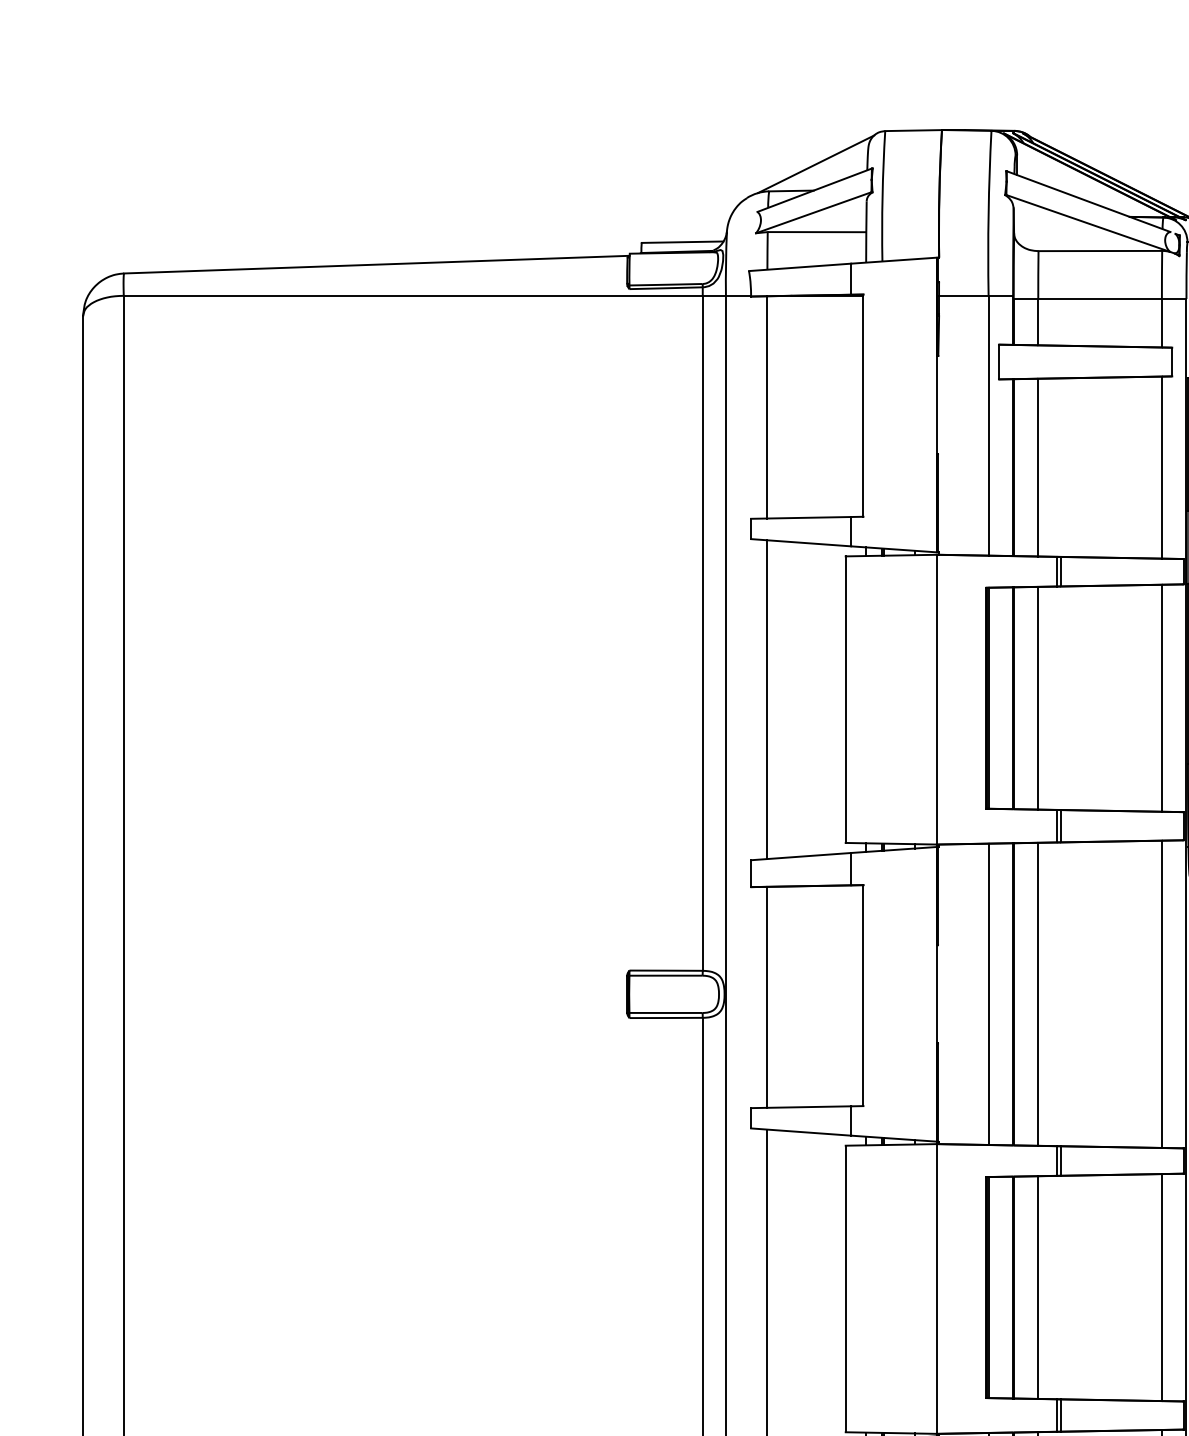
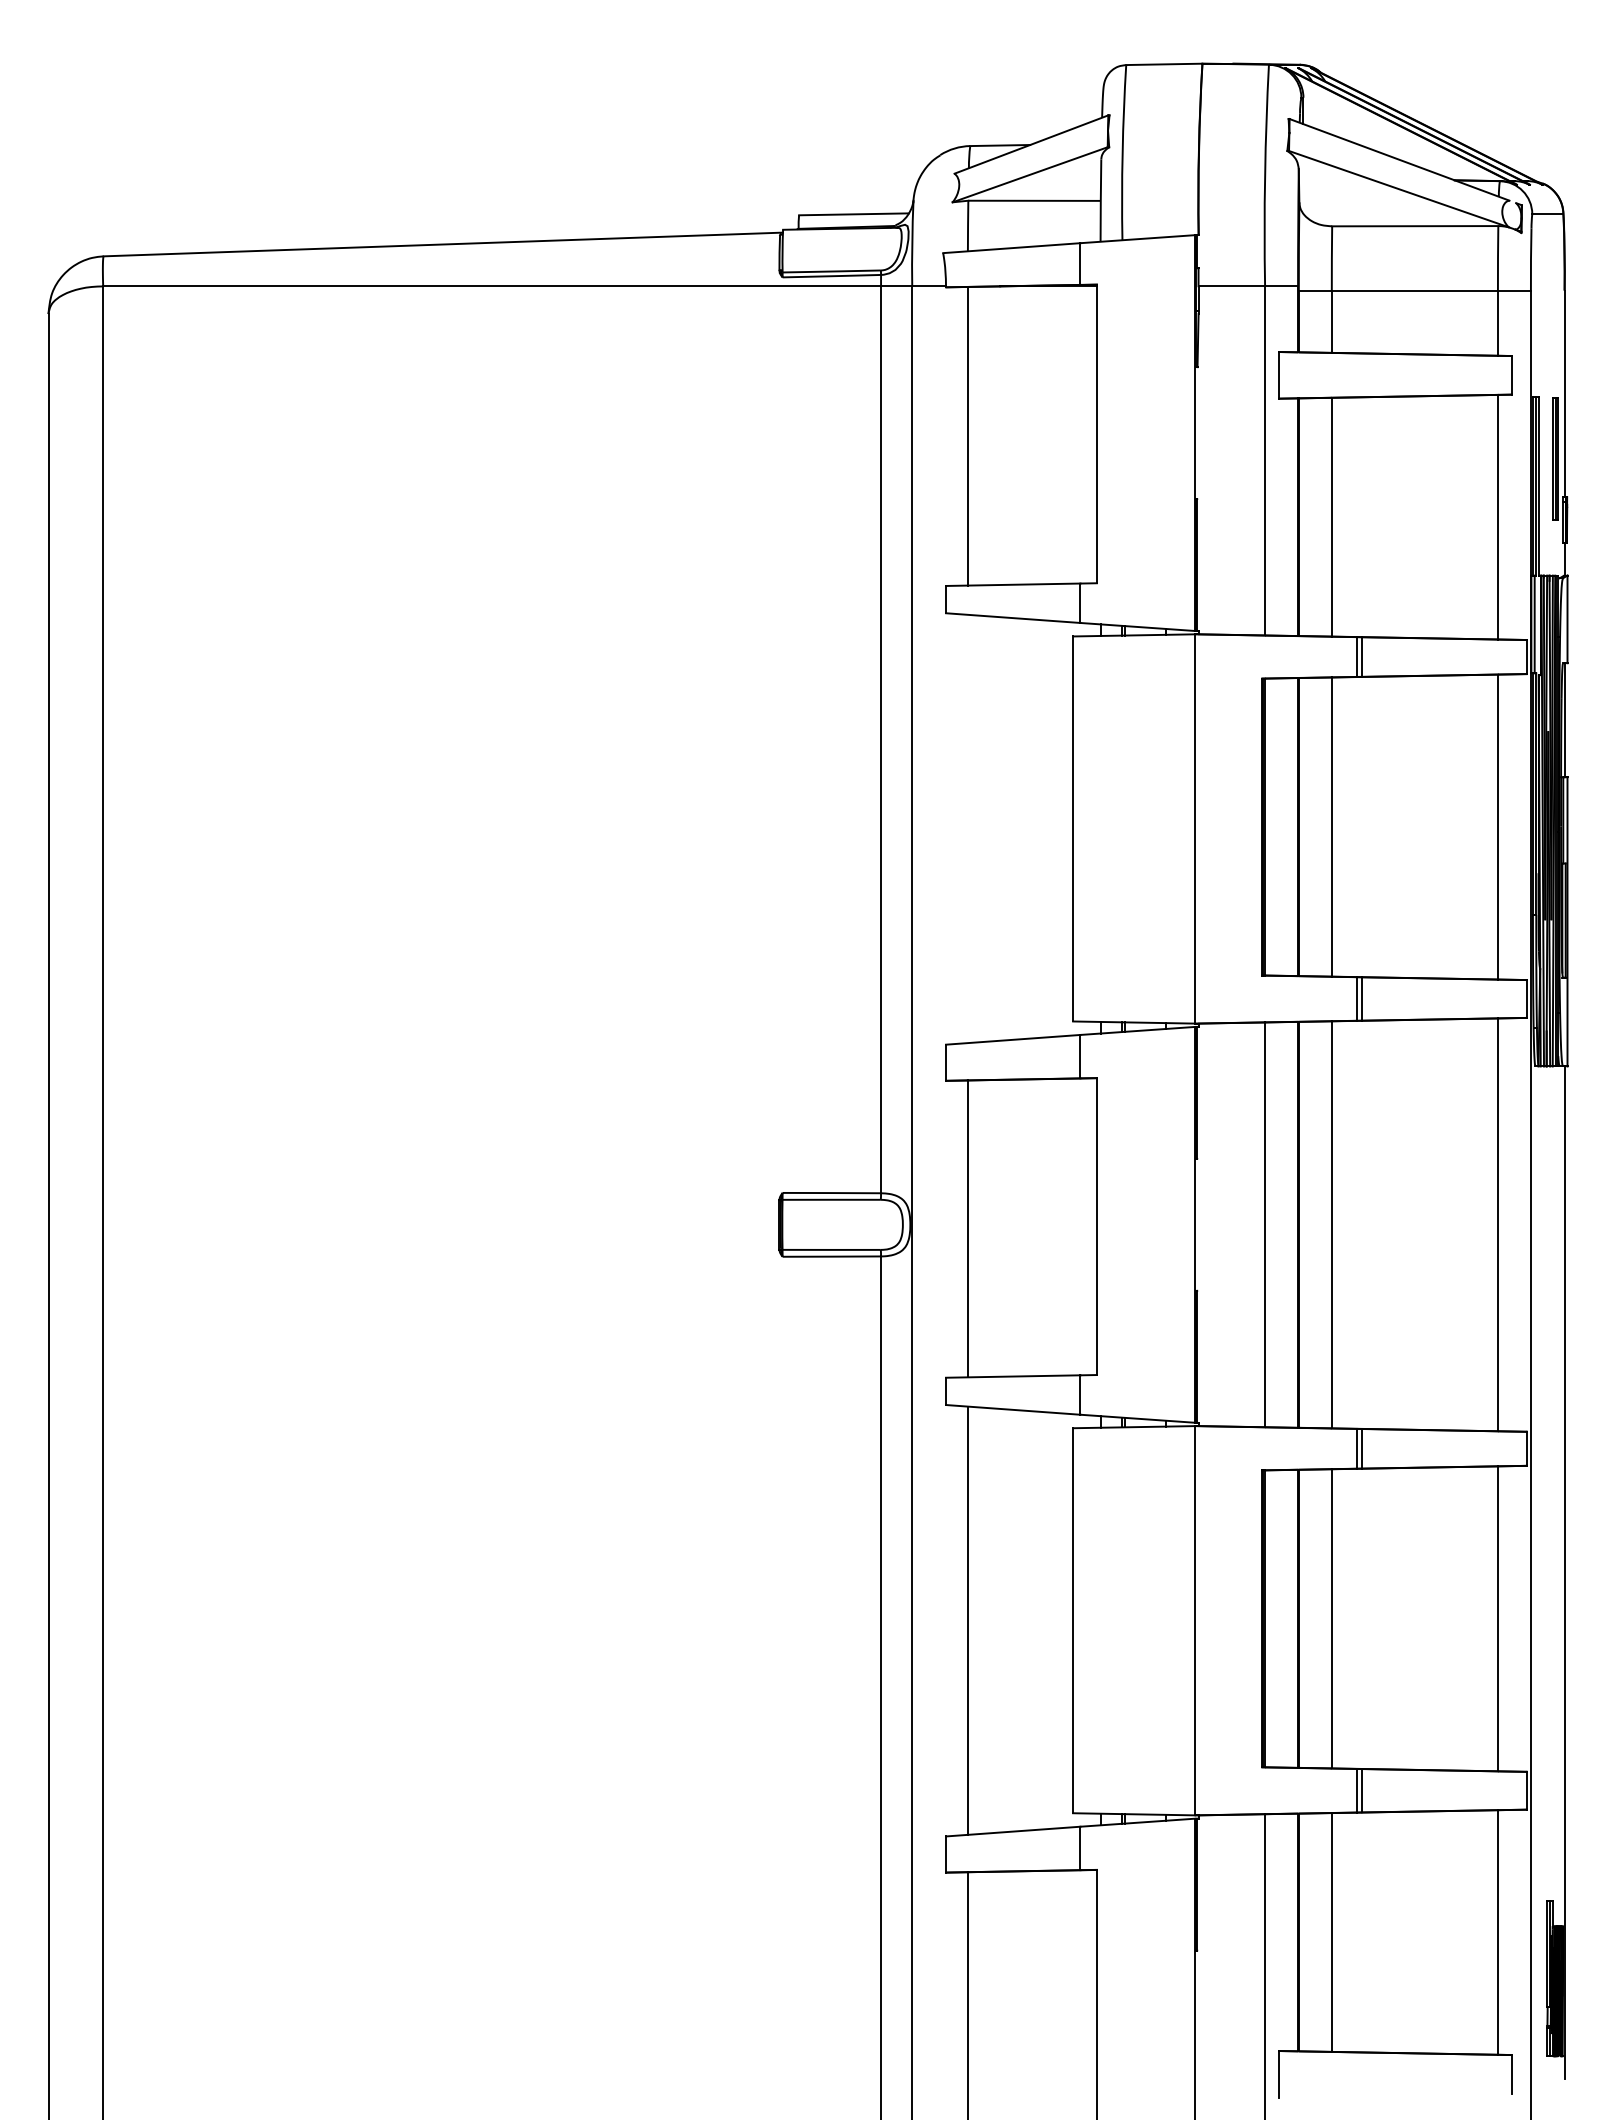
line: (816, 164) -> (1033, 109), removed
line: (767, 699) -> (967, 828), removed

